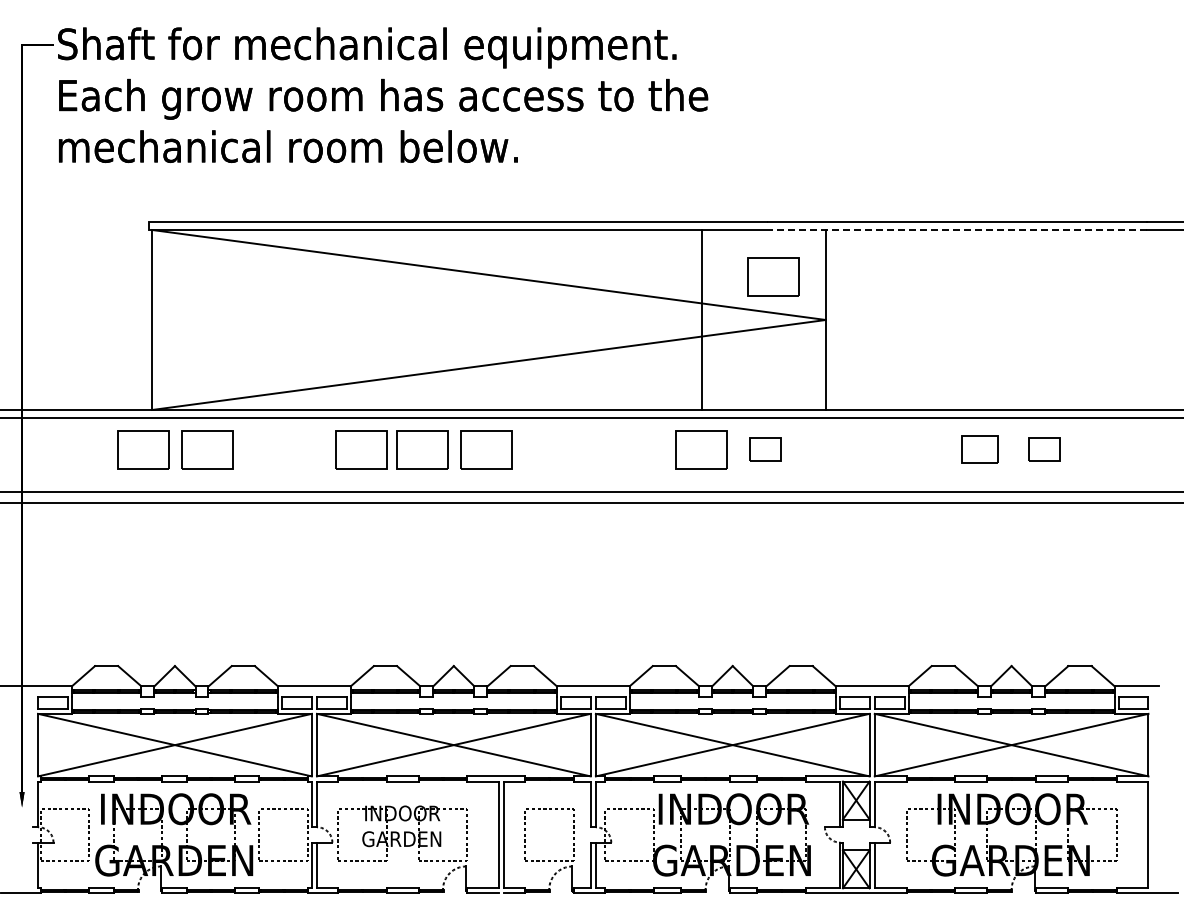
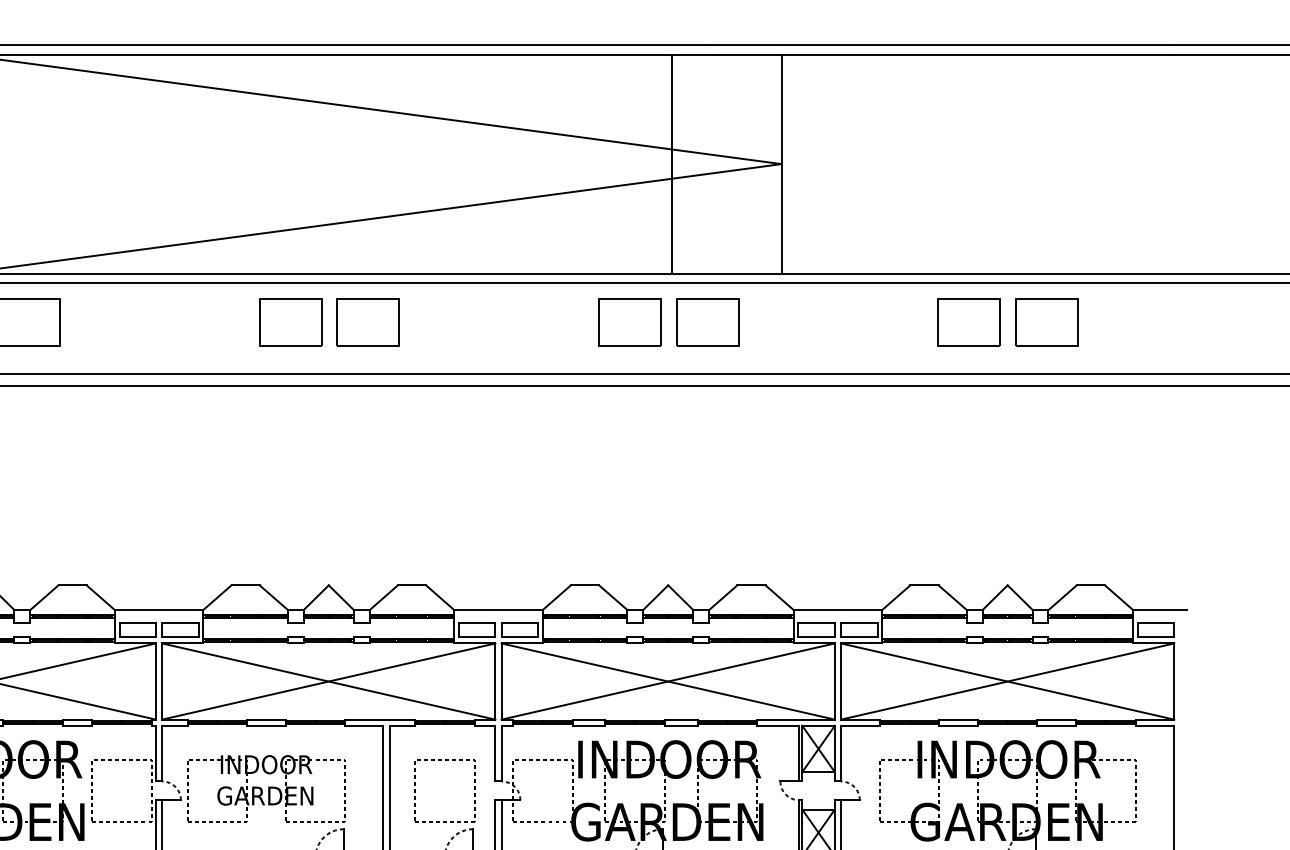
line: (959, 230) -> (944, 55), dashed -> solid
part: (773, 276) -> (717, 111), removed
line: (701, 319) -> (671, 163), moved
part: (361, 449) -> (216, 321), removed
part: (765, 449) -> (708, 321), size x1.67
part: (980, 449) -> (969, 321), size x1.43
part: (1044, 449) -> (1047, 321), size x1.67

